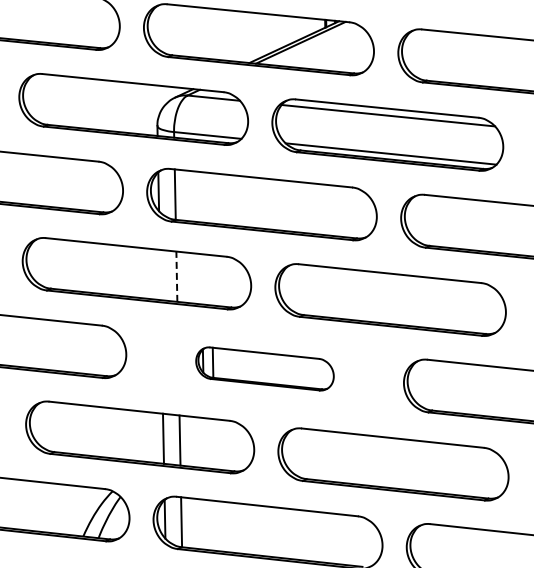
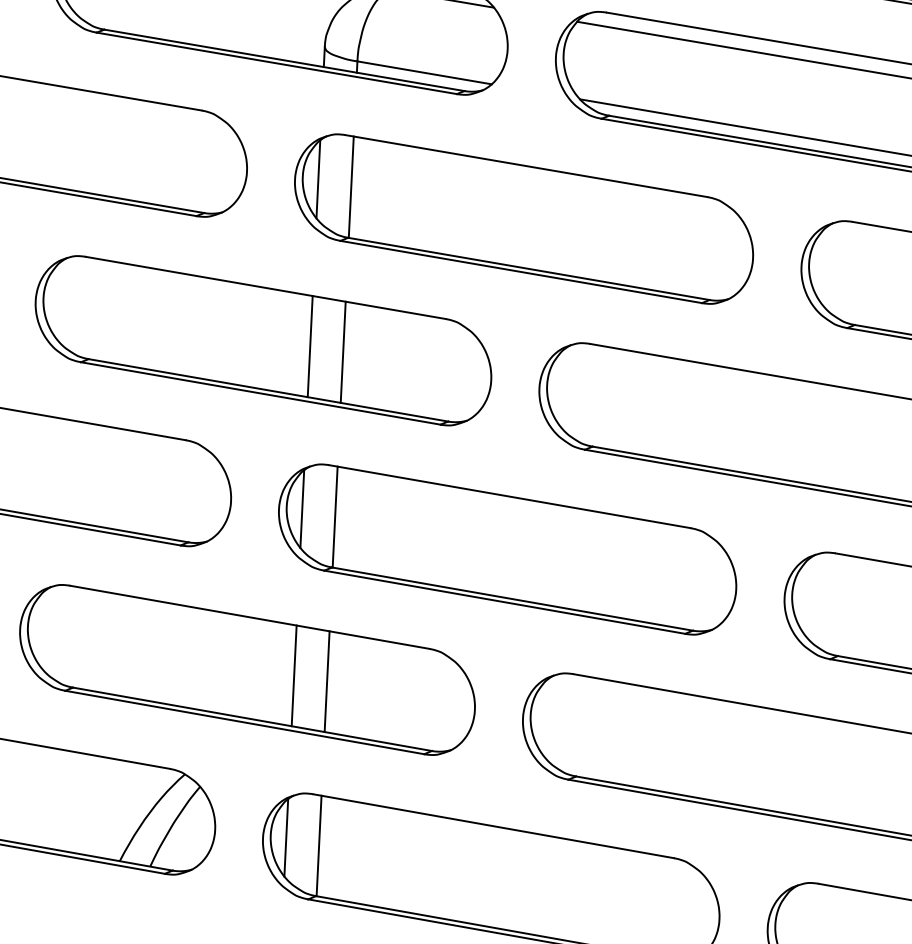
line: (159, 274) -> (308, 345), added
line: (176, 276) -> (342, 351), dashed -> solid
part: (264, 368) -> (506, 548), size x1.67

